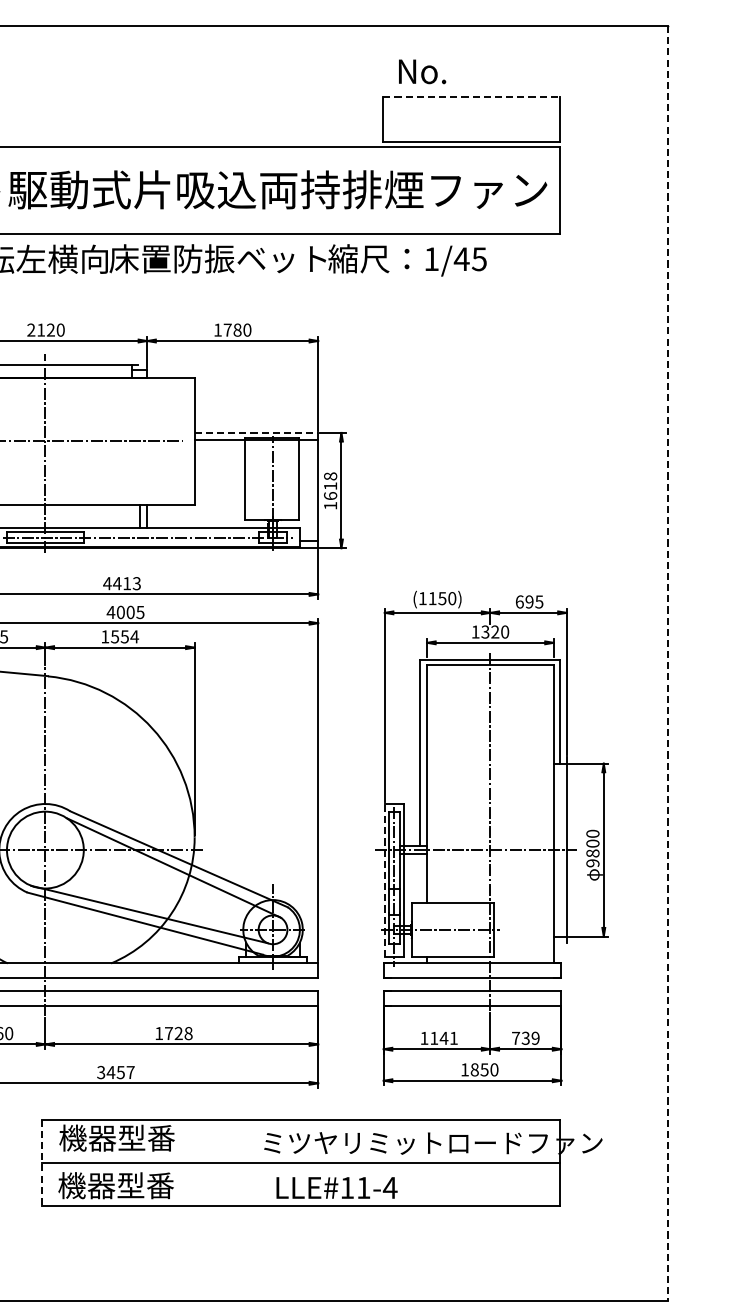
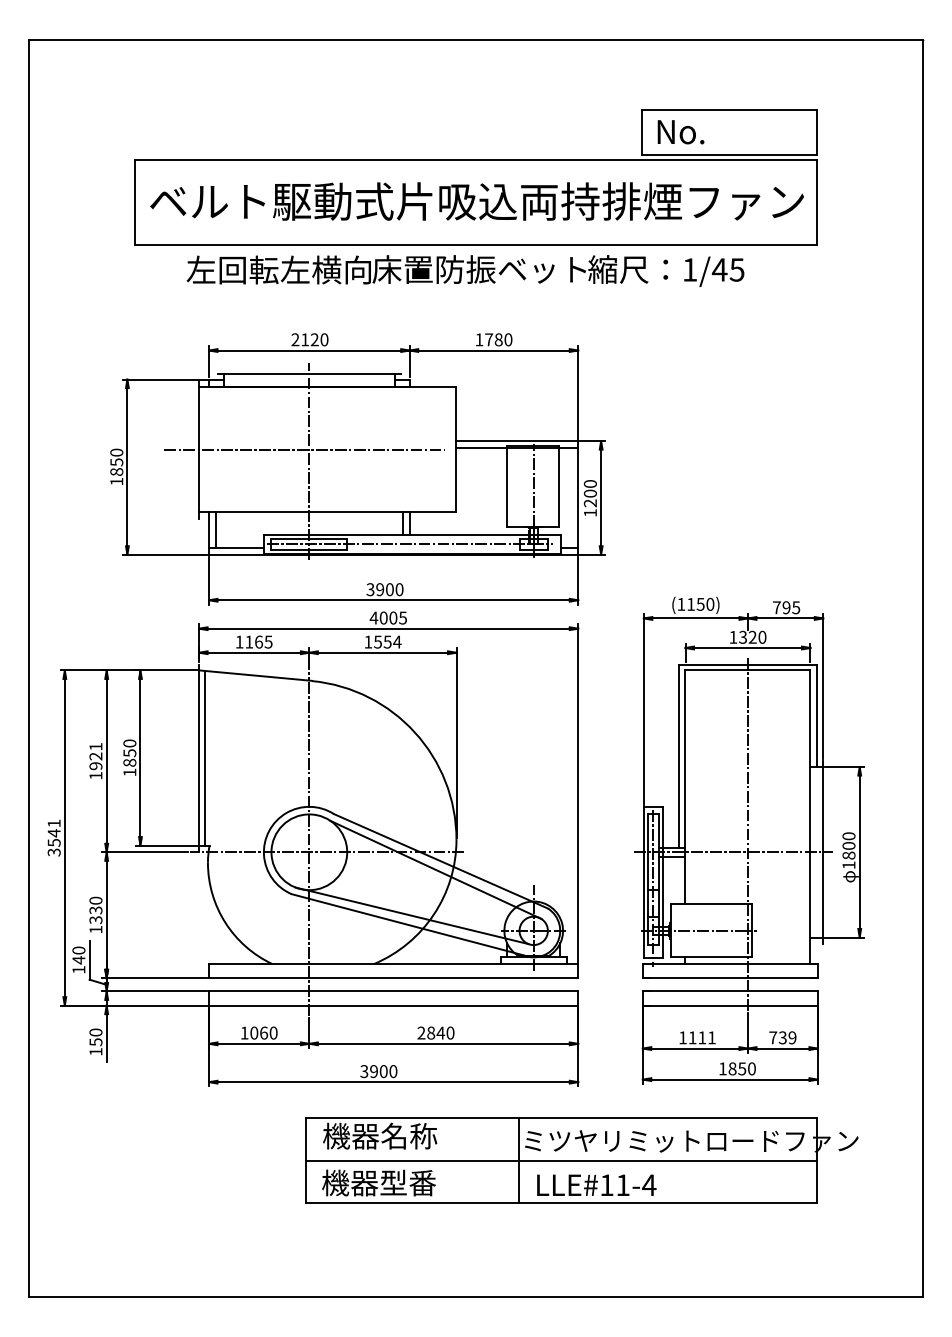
text: (421, 72) -> (680, 132), moved
line: (472, 96) -> (730, 109), dashed -> solid
line: (256, 433) -> (517, 441), dashed -> solid
text: (329, 486) -> (589, 493), 1618 -> 1200
text: (121, 583) -> (384, 589), 4413 -> 3900
text: (519, 601) -> (776, 607), 695 -> 795
line: (668, 663) -> (923, 668), dashed -> solid
text: (592, 863) -> (848, 865), 9800 -> 1800
line: (384, 880) -> (643, 882), dashed -> solid
text: (173, 1032) -> (435, 1032), 1728 -> 2840
text: (444, 1038) -> (702, 1037), 1141 -> 1111
text: (120, 1072) -> (383, 1071), 3457 -> 3900
text: (147, 1137) -> (409, 1135), 機器型番 -> 機器名称
line: (41, 1162) -> (305, 1160), dashed -> solid
line: (257, 1162) -> (518, 1160), added

